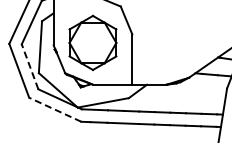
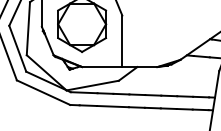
line: (30, 66) -> (18, 48), dashed -> solid
line: (55, 109) -> (43, 92), dashed -> solid

